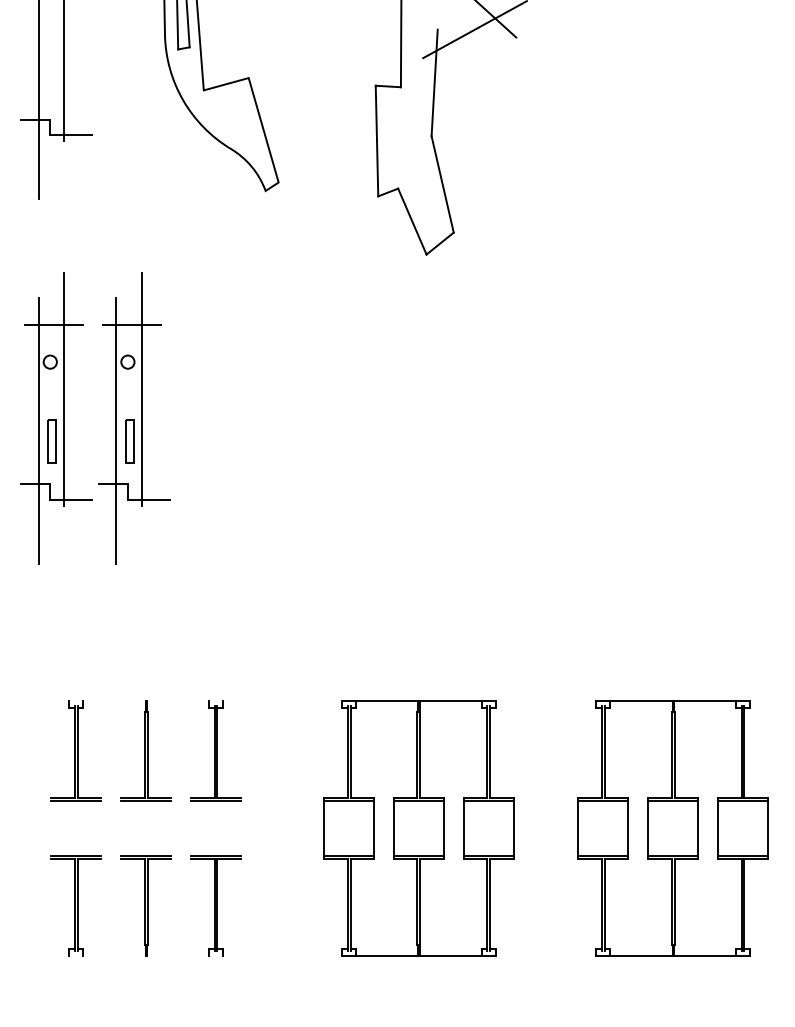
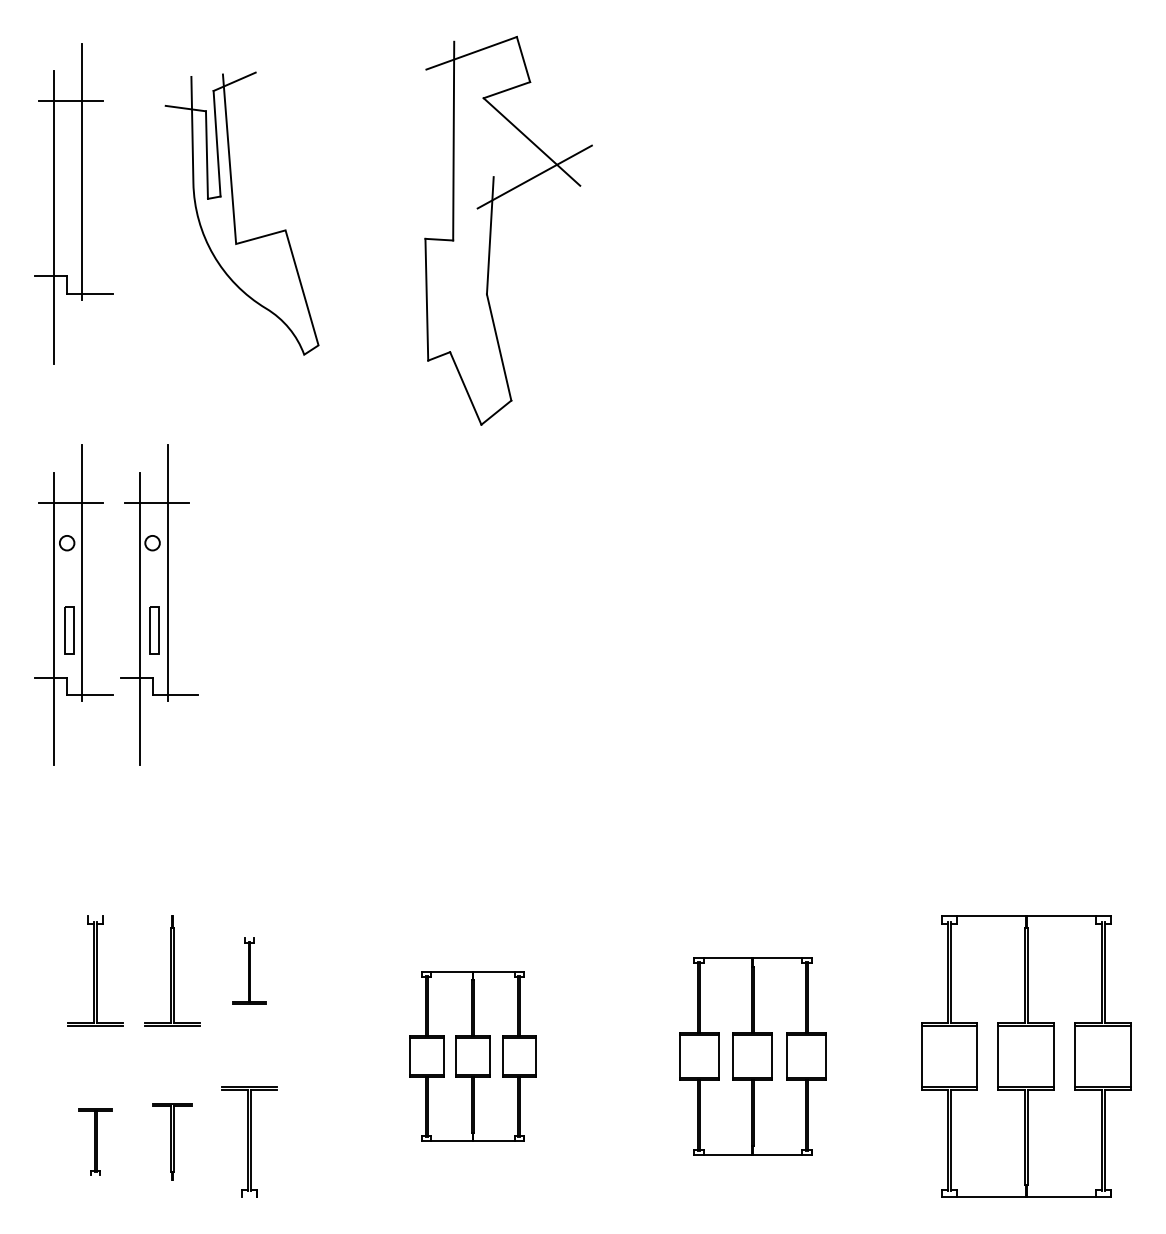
part: (215, 750) -> (249, 970), size x0.6
part: (418, 828) -> (472, 1056), size x0.6
part: (672, 828) -> (752, 1056), size x0.7
part: (76, 905) -> (95, 1141), size x0.6
part: (146, 905) -> (172, 1141), size x0.7

